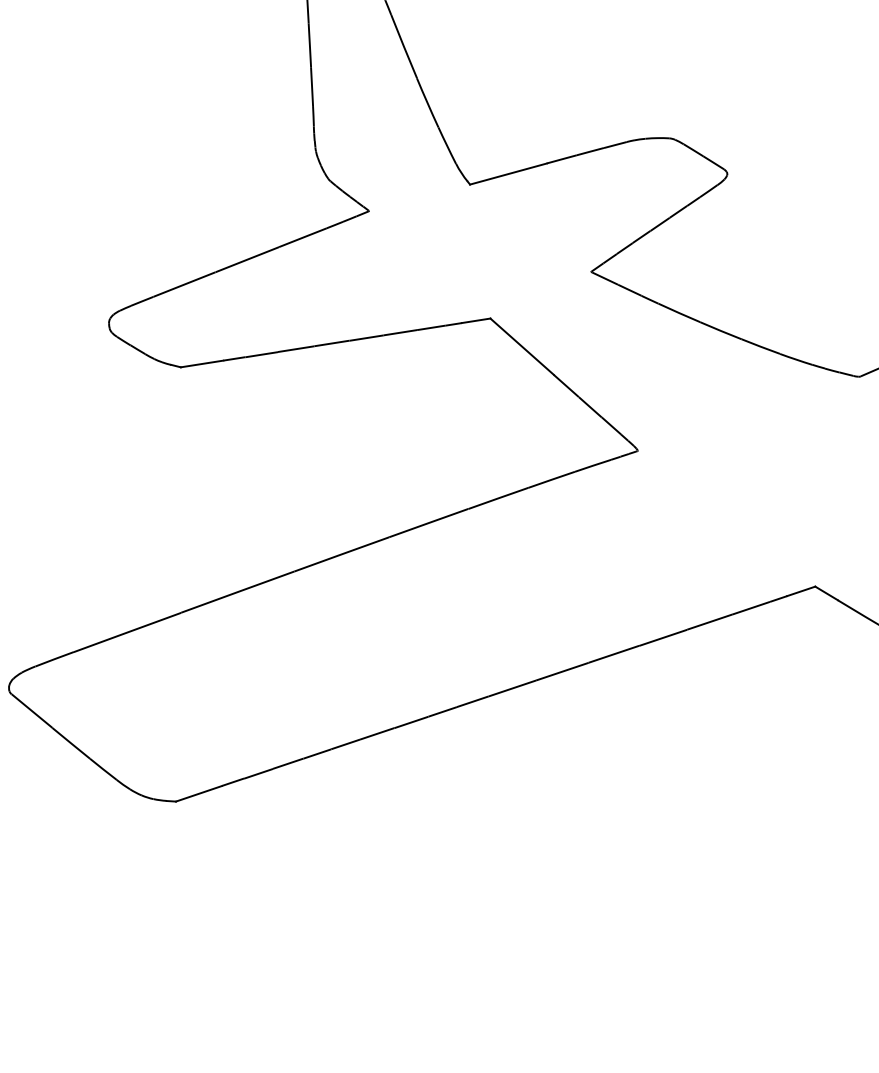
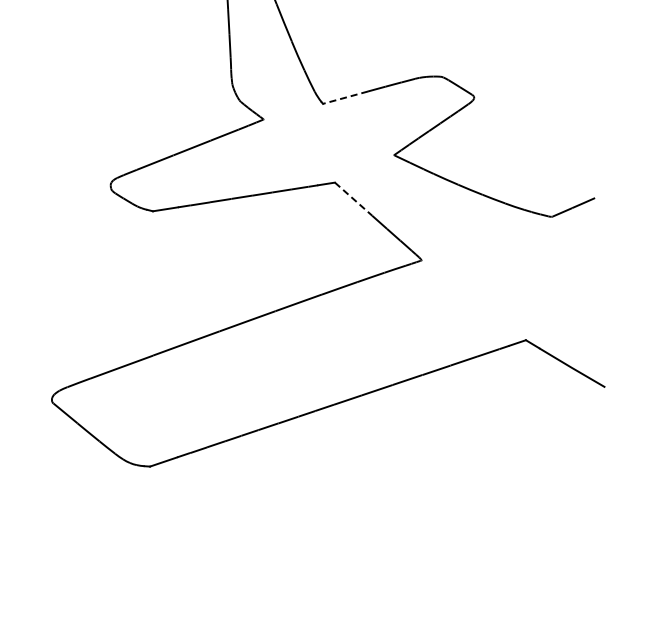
line: (508, 173) -> (345, 97), solid -> dashed
line: (521, 347) -> (353, 199), solid -> dashed

